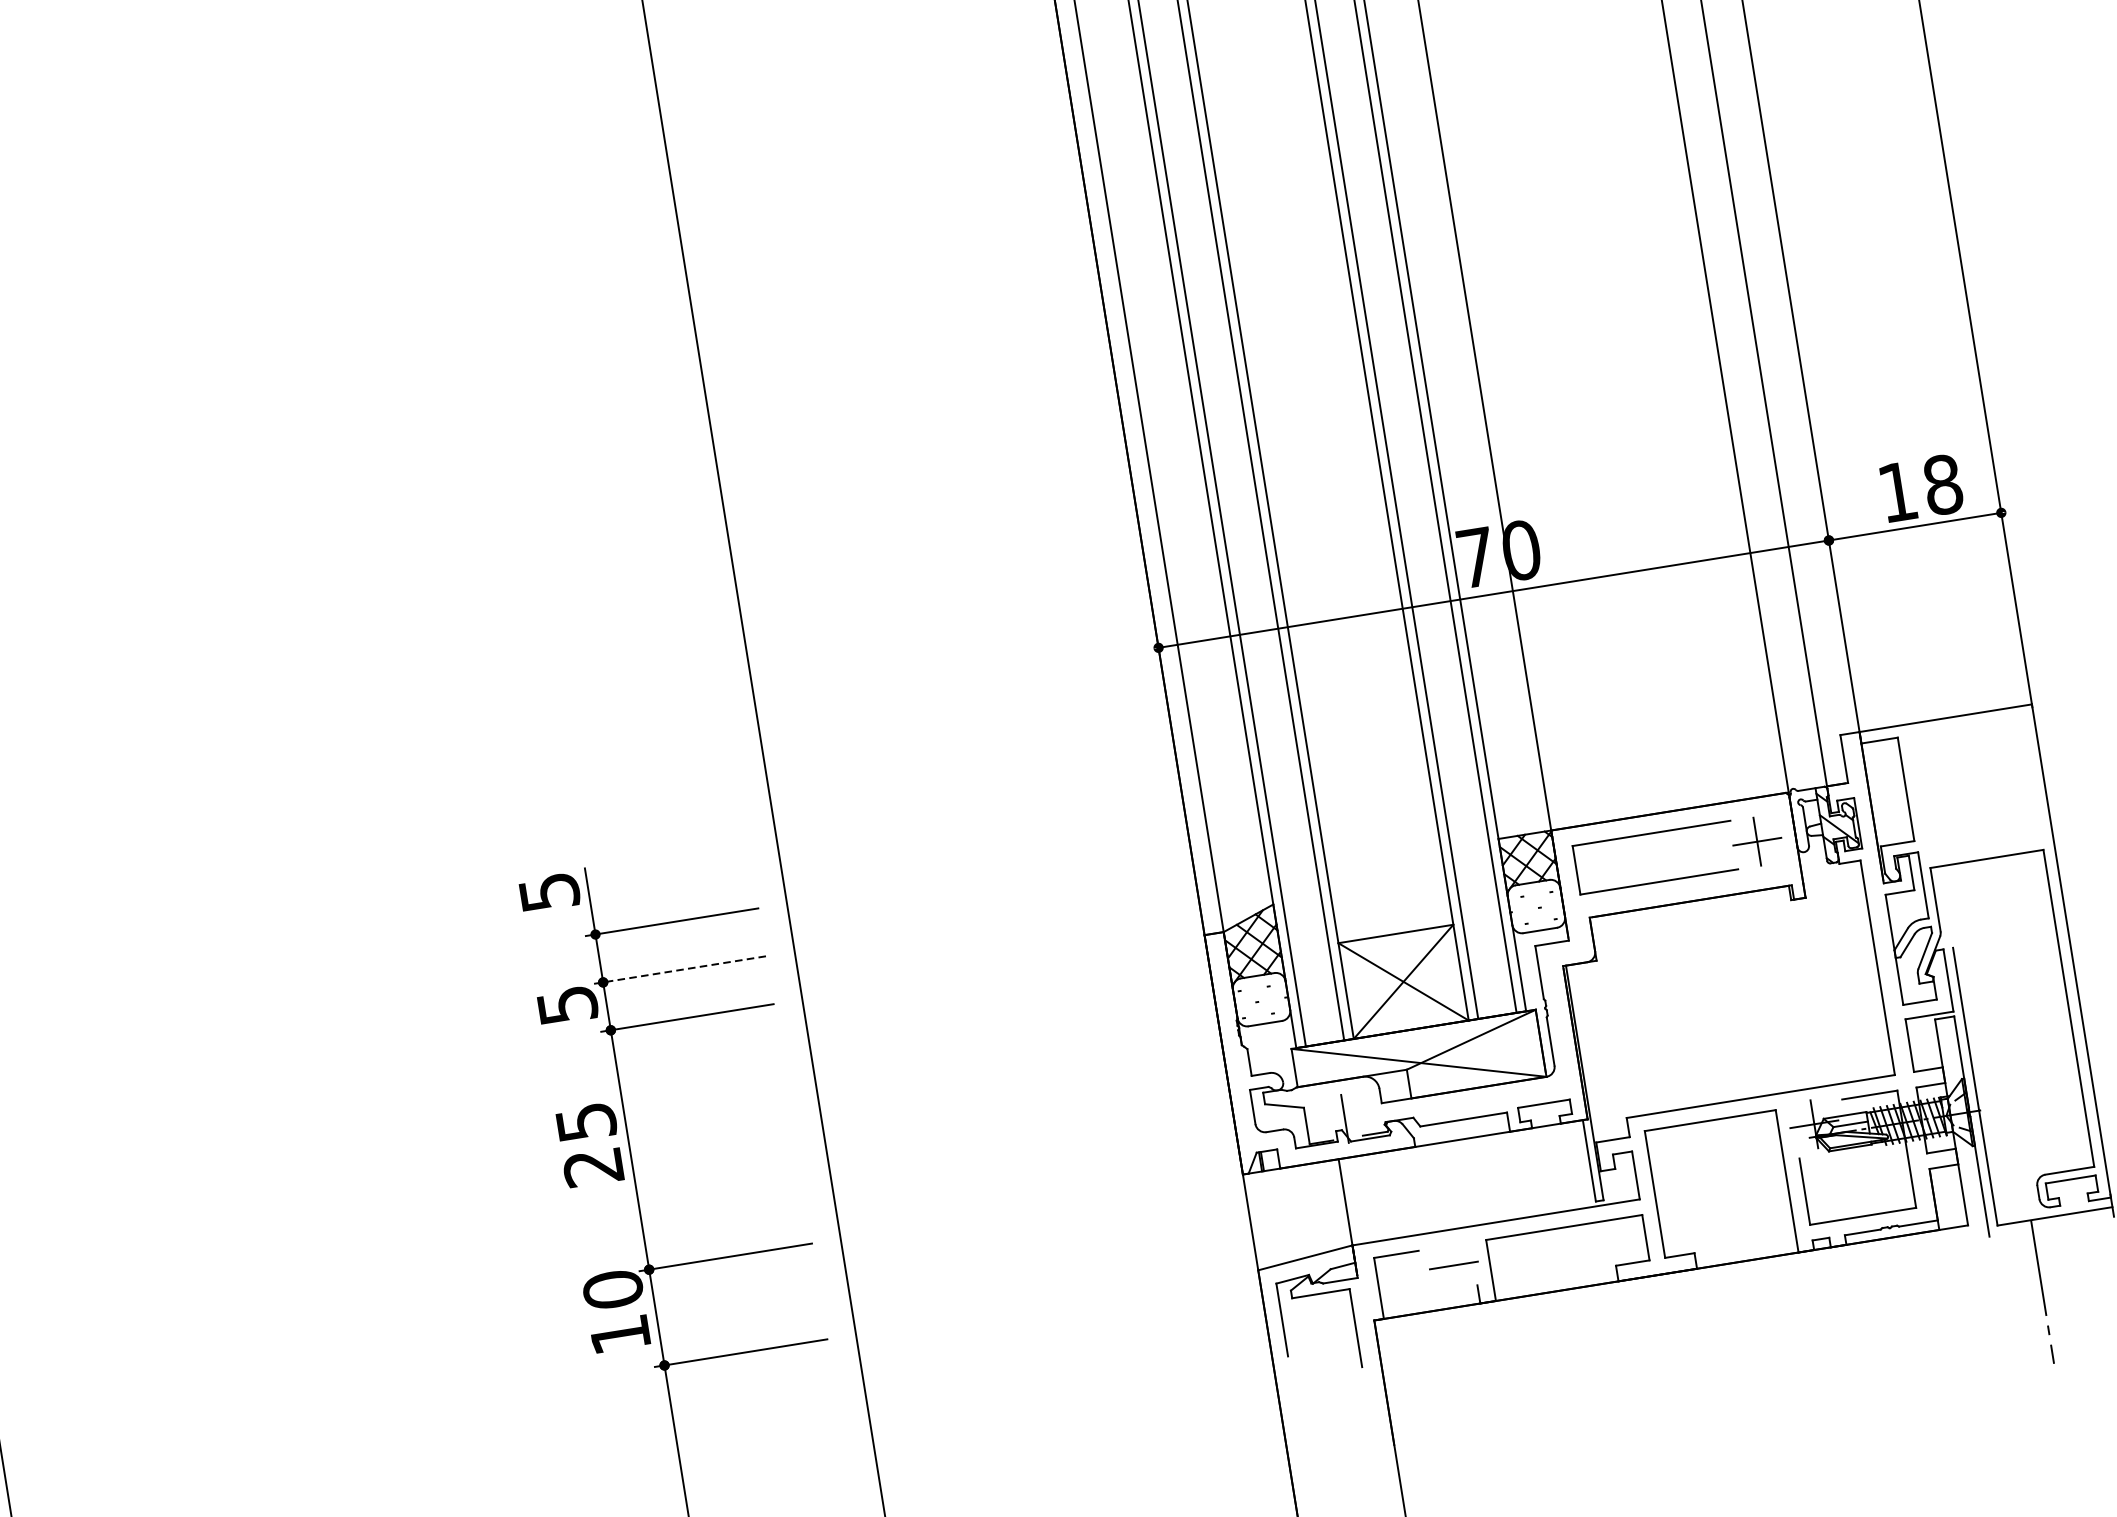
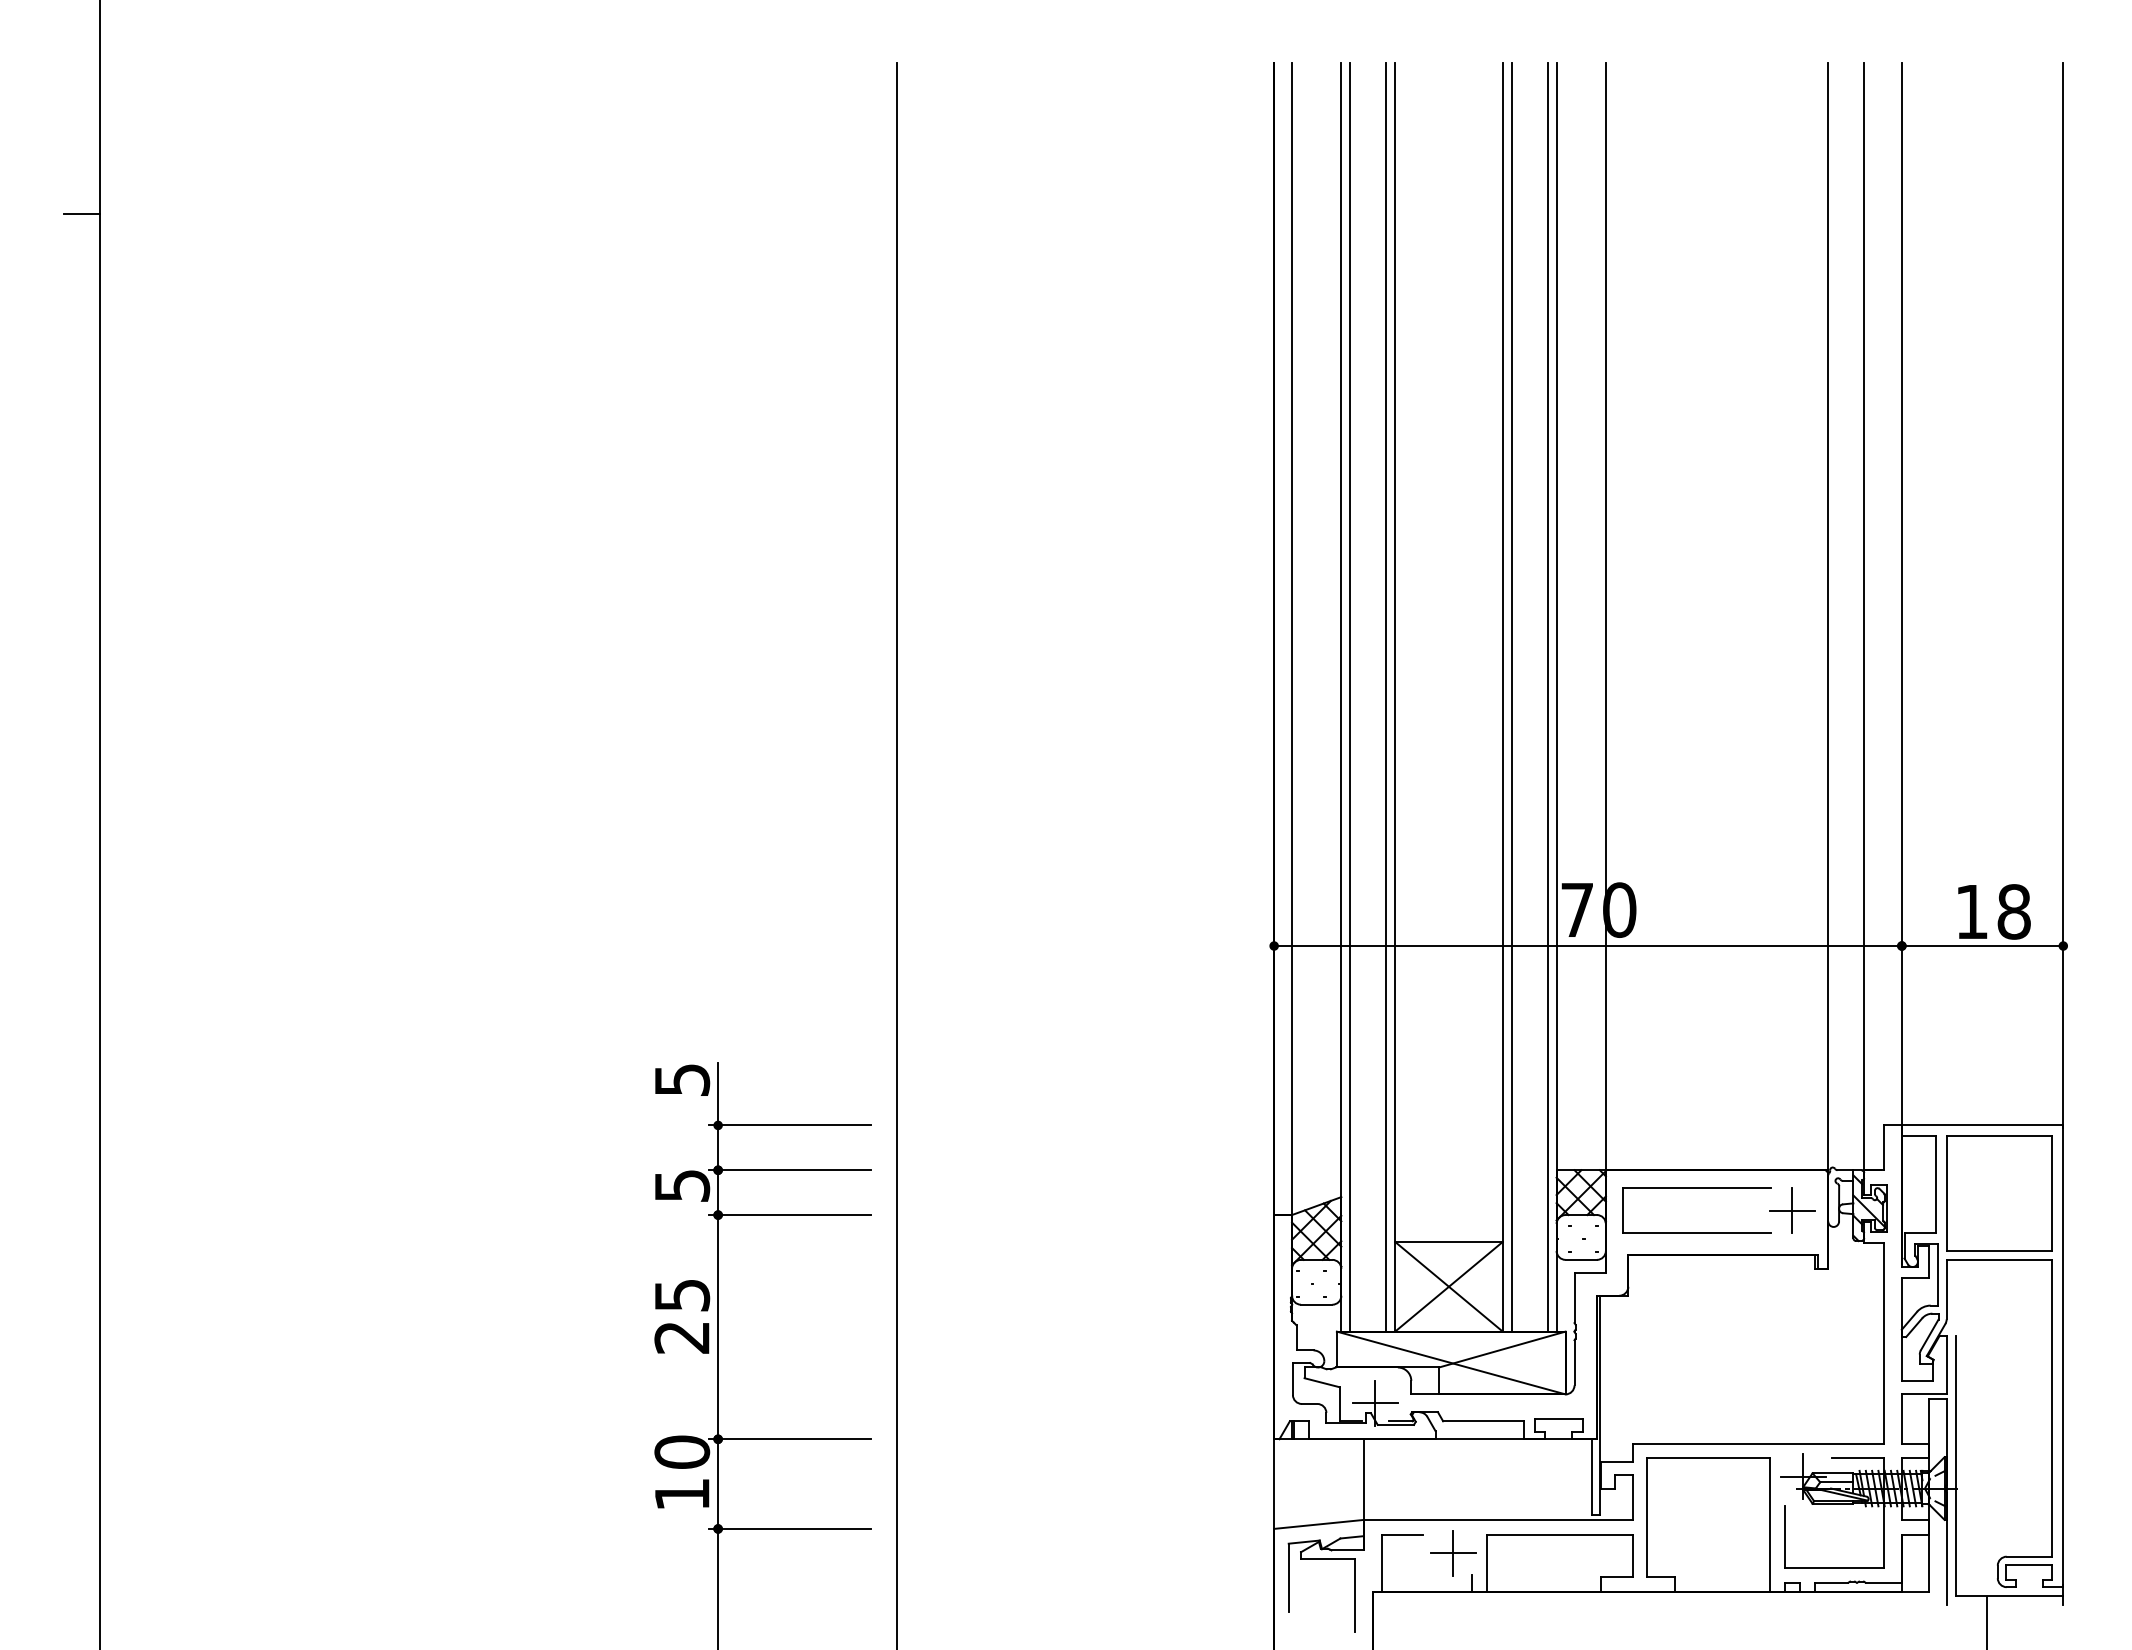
part: (1975, 788) -> (1999, 1193), added
line: (679, 970) -> (789, 1170), dashed -> solid
line: (1345, 1119) -> (1375, 1403), added
line: (1453, 1264) -> (1453, 1552), added

